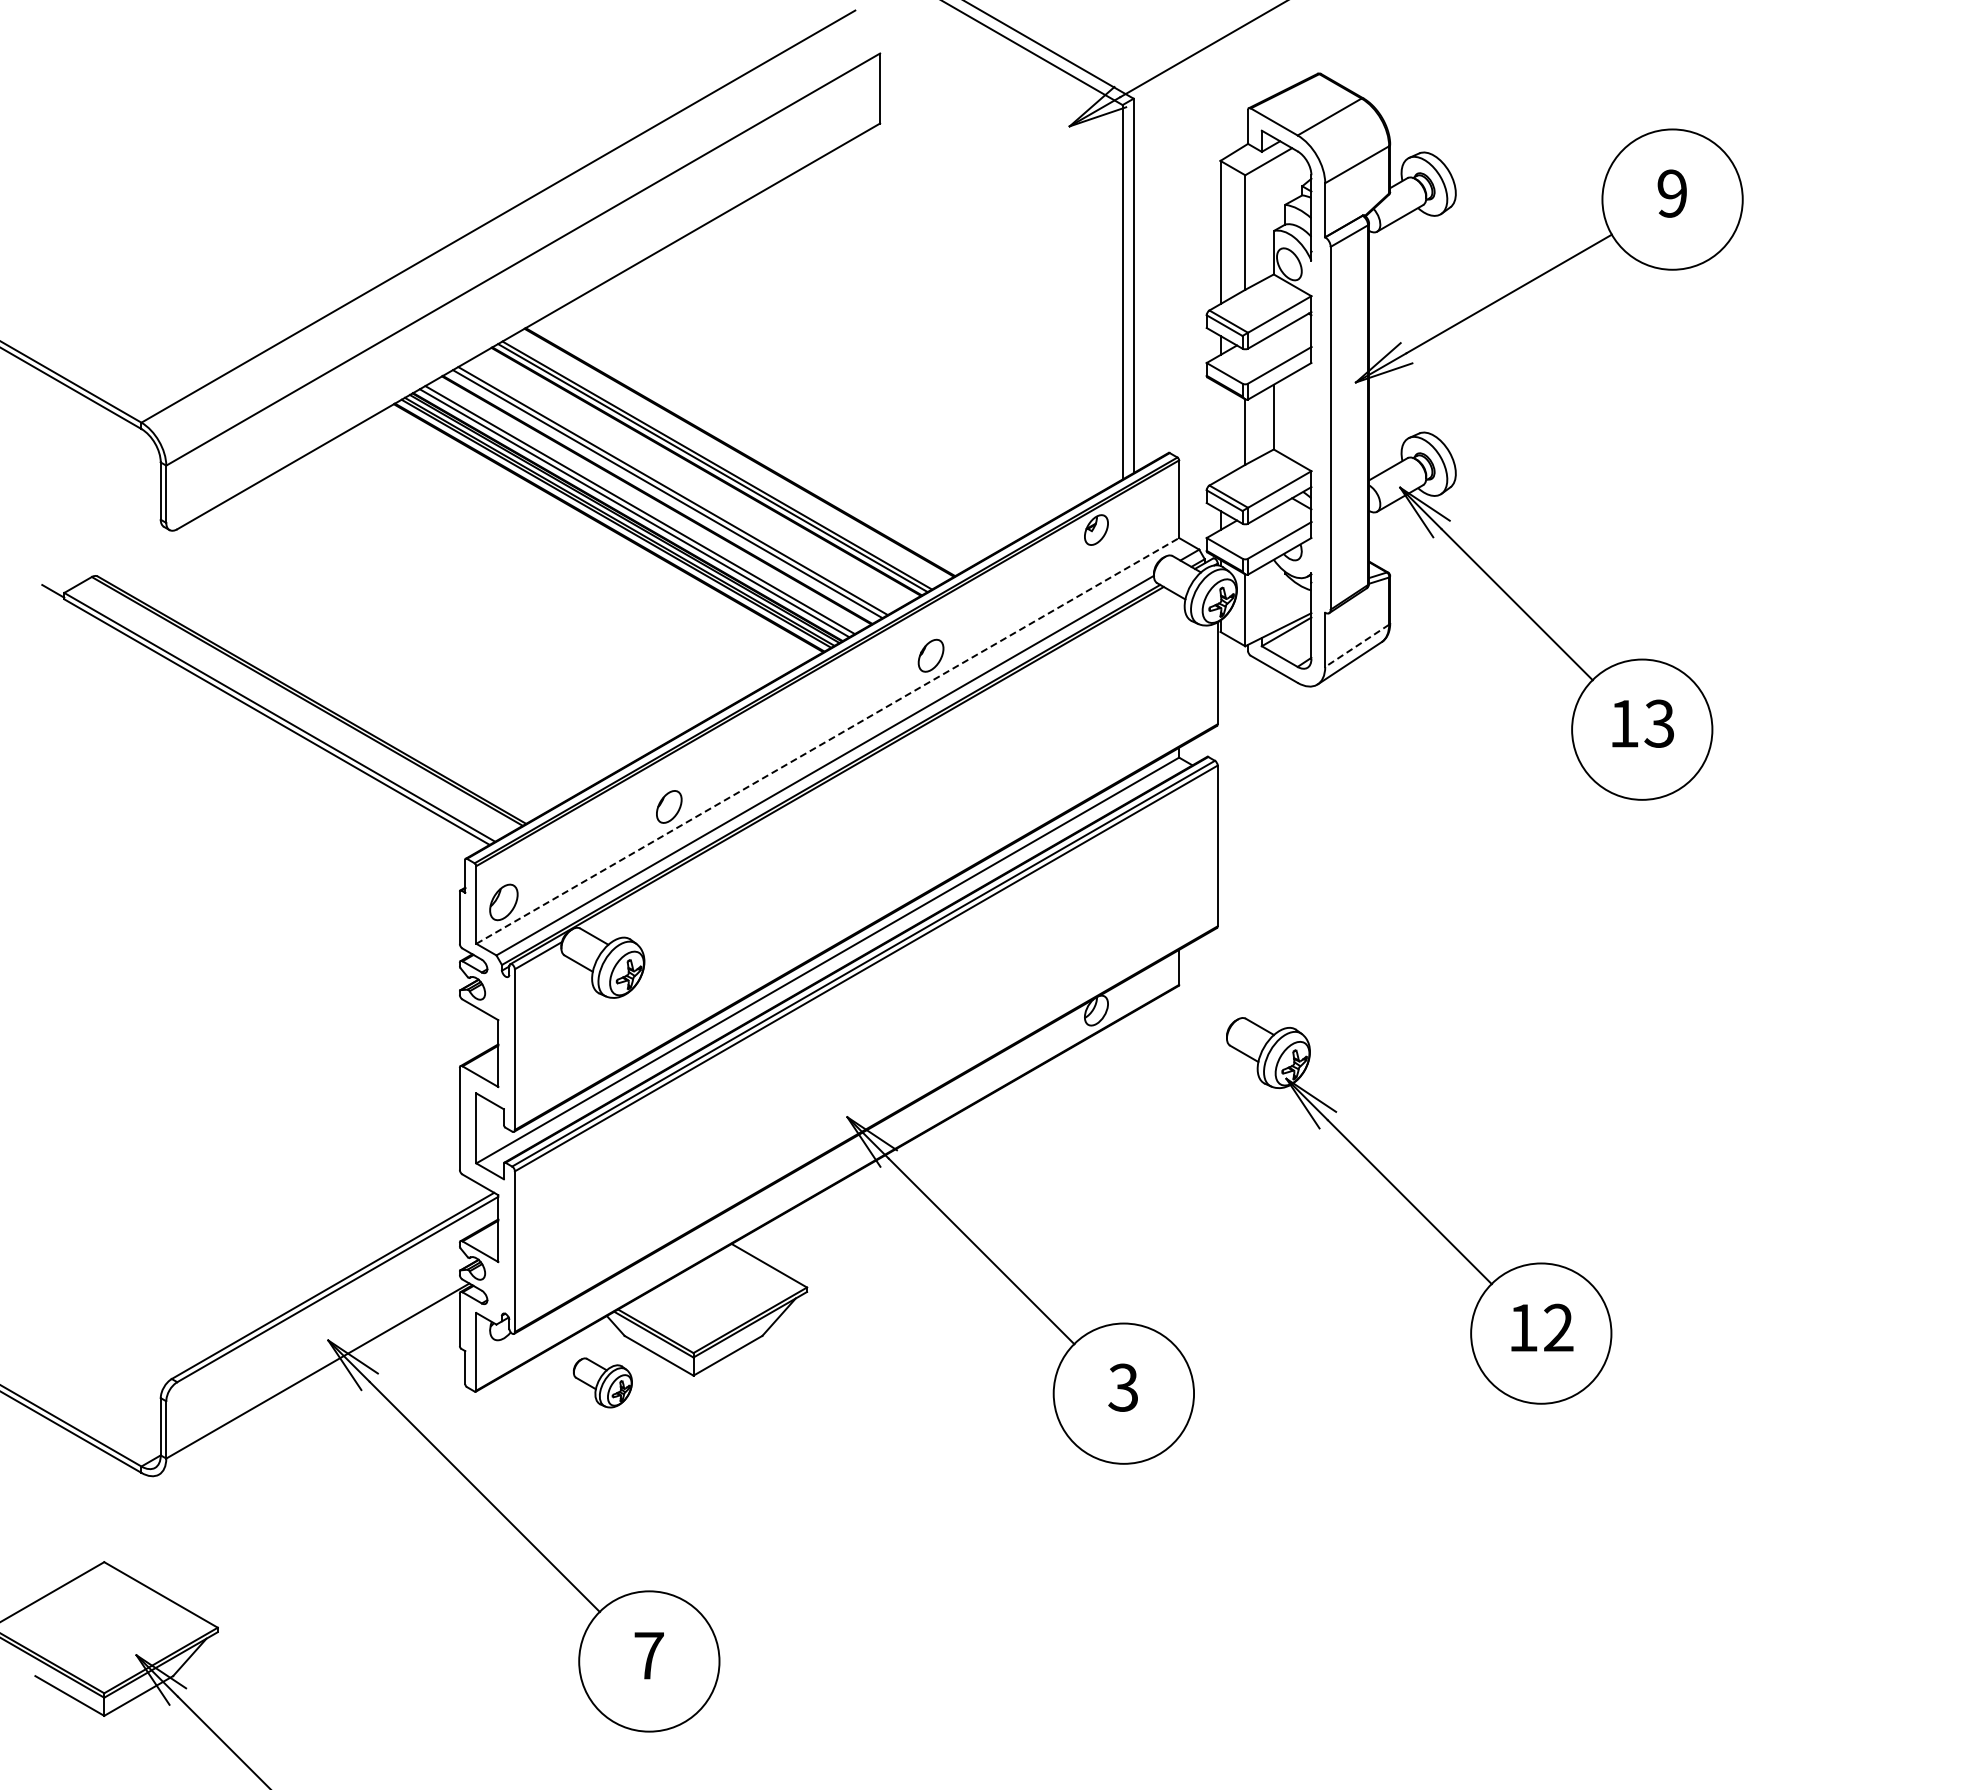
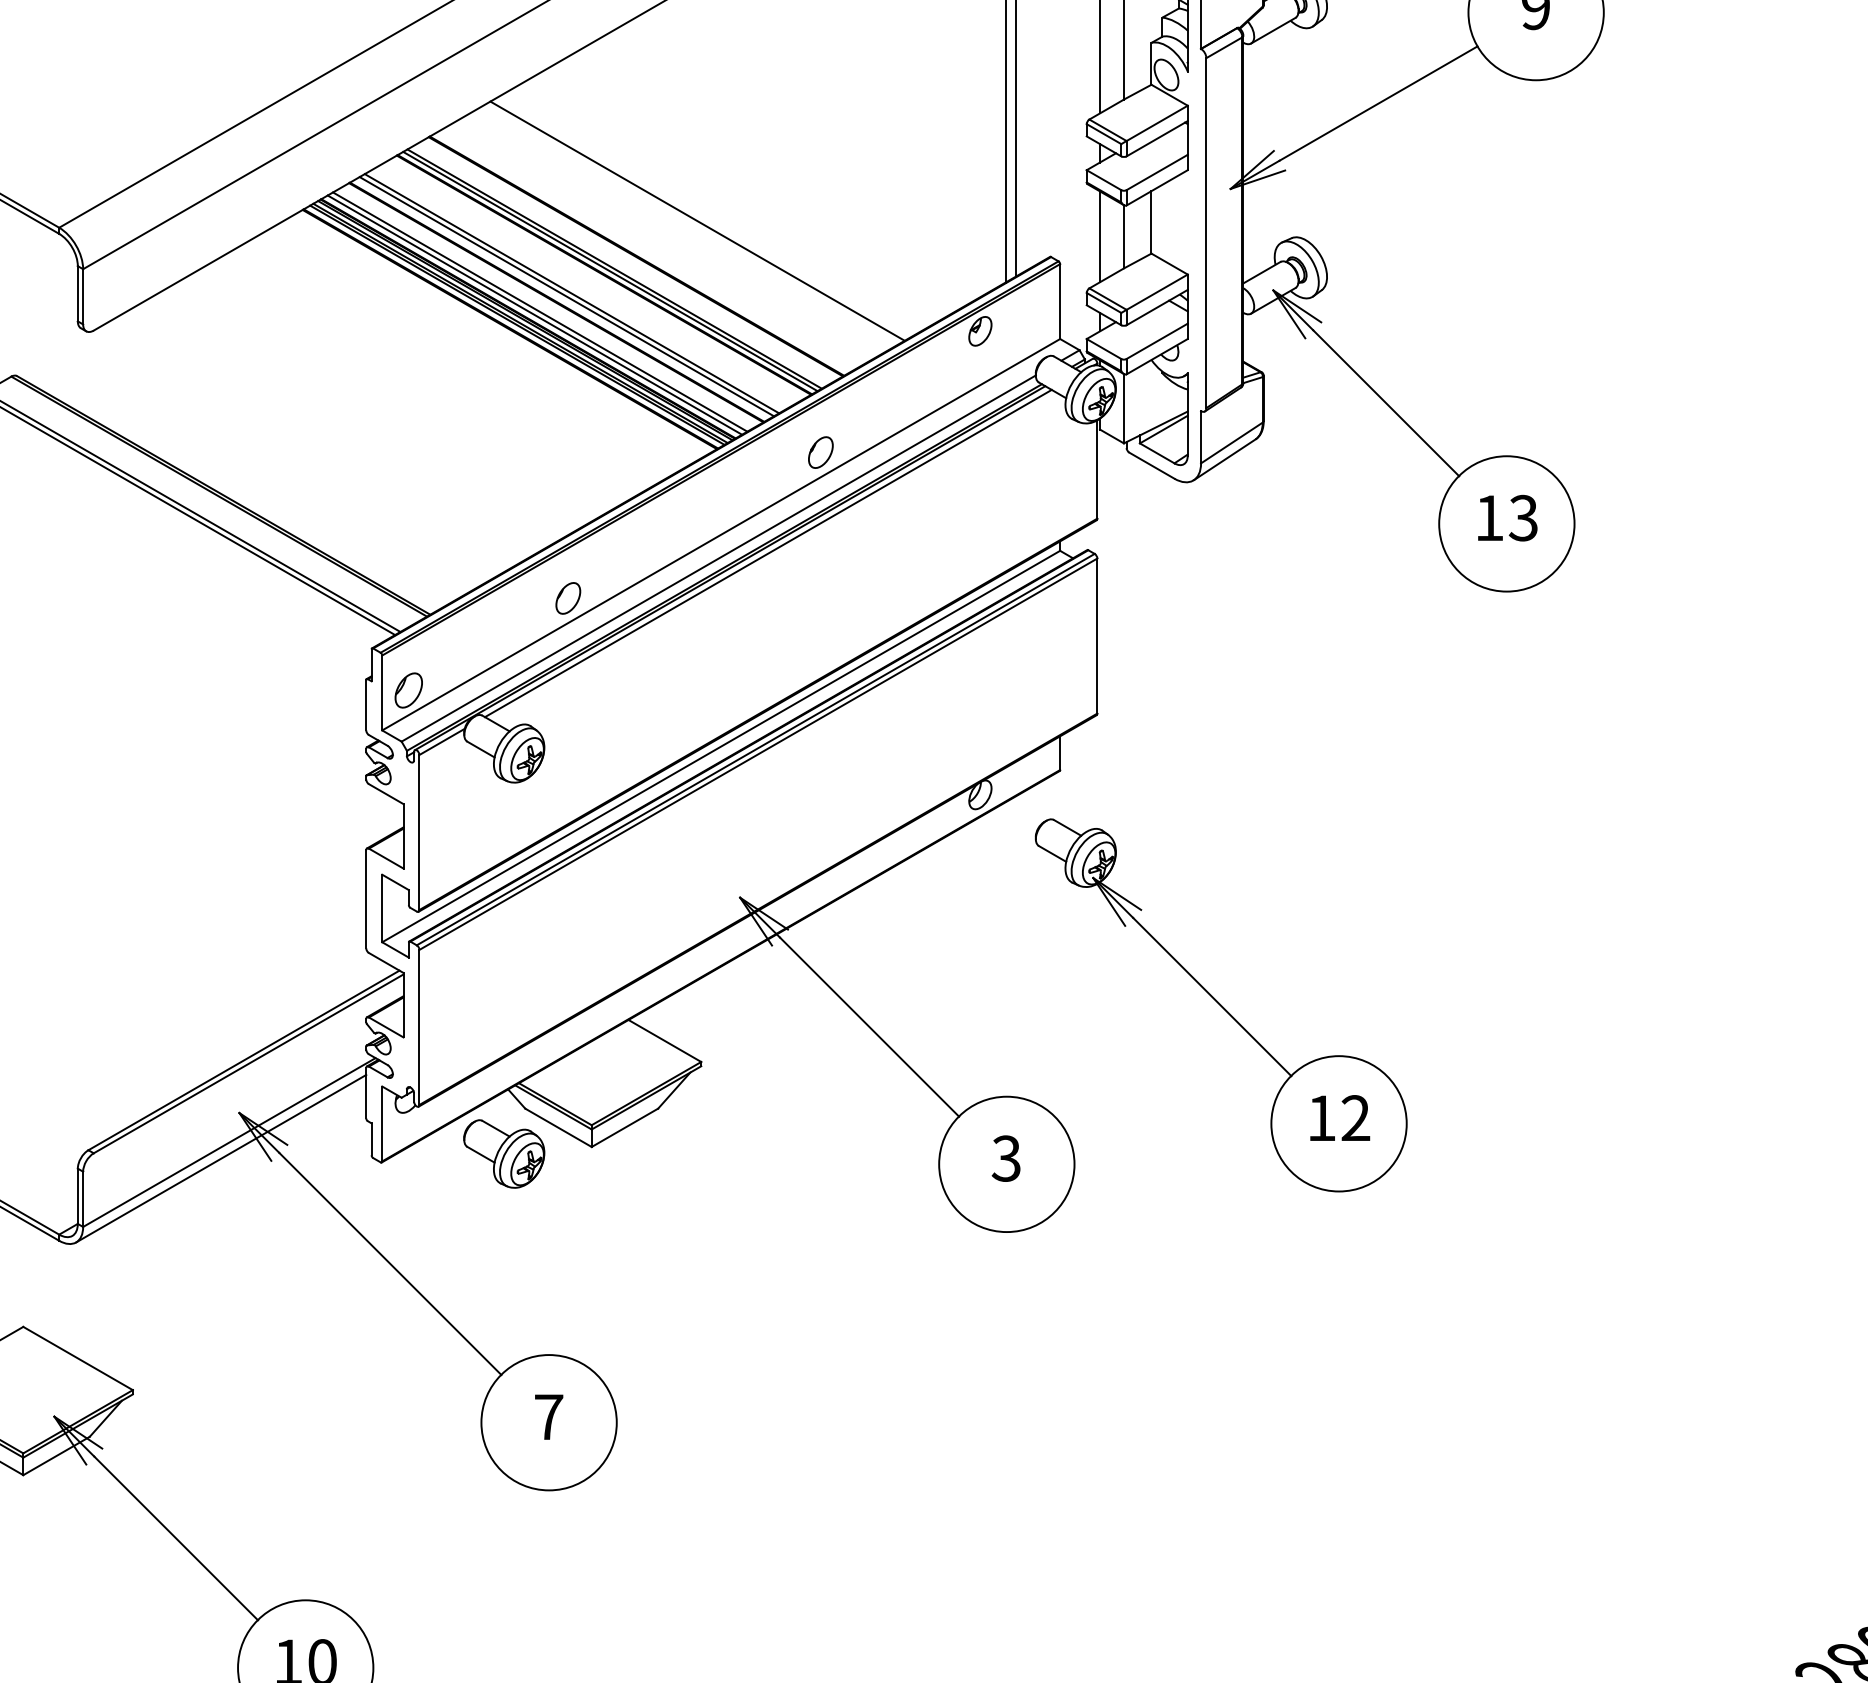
line: (803, 415) -> (697, 220), added
line: (1220, 432) -> (1100, 237), added
line: (1356, 646) -> (1231, 443), dashed -> solid
line: (827, 740) -> (720, 534), dashed -> solid
line: (876, 760) -> (768, 553), added
part: (1419, 1210) -> (1221, 1005), moved
part: (602, 1382) -> (503, 1153), size x1.43
line: (309, 1387) -> (221, 1158), added

